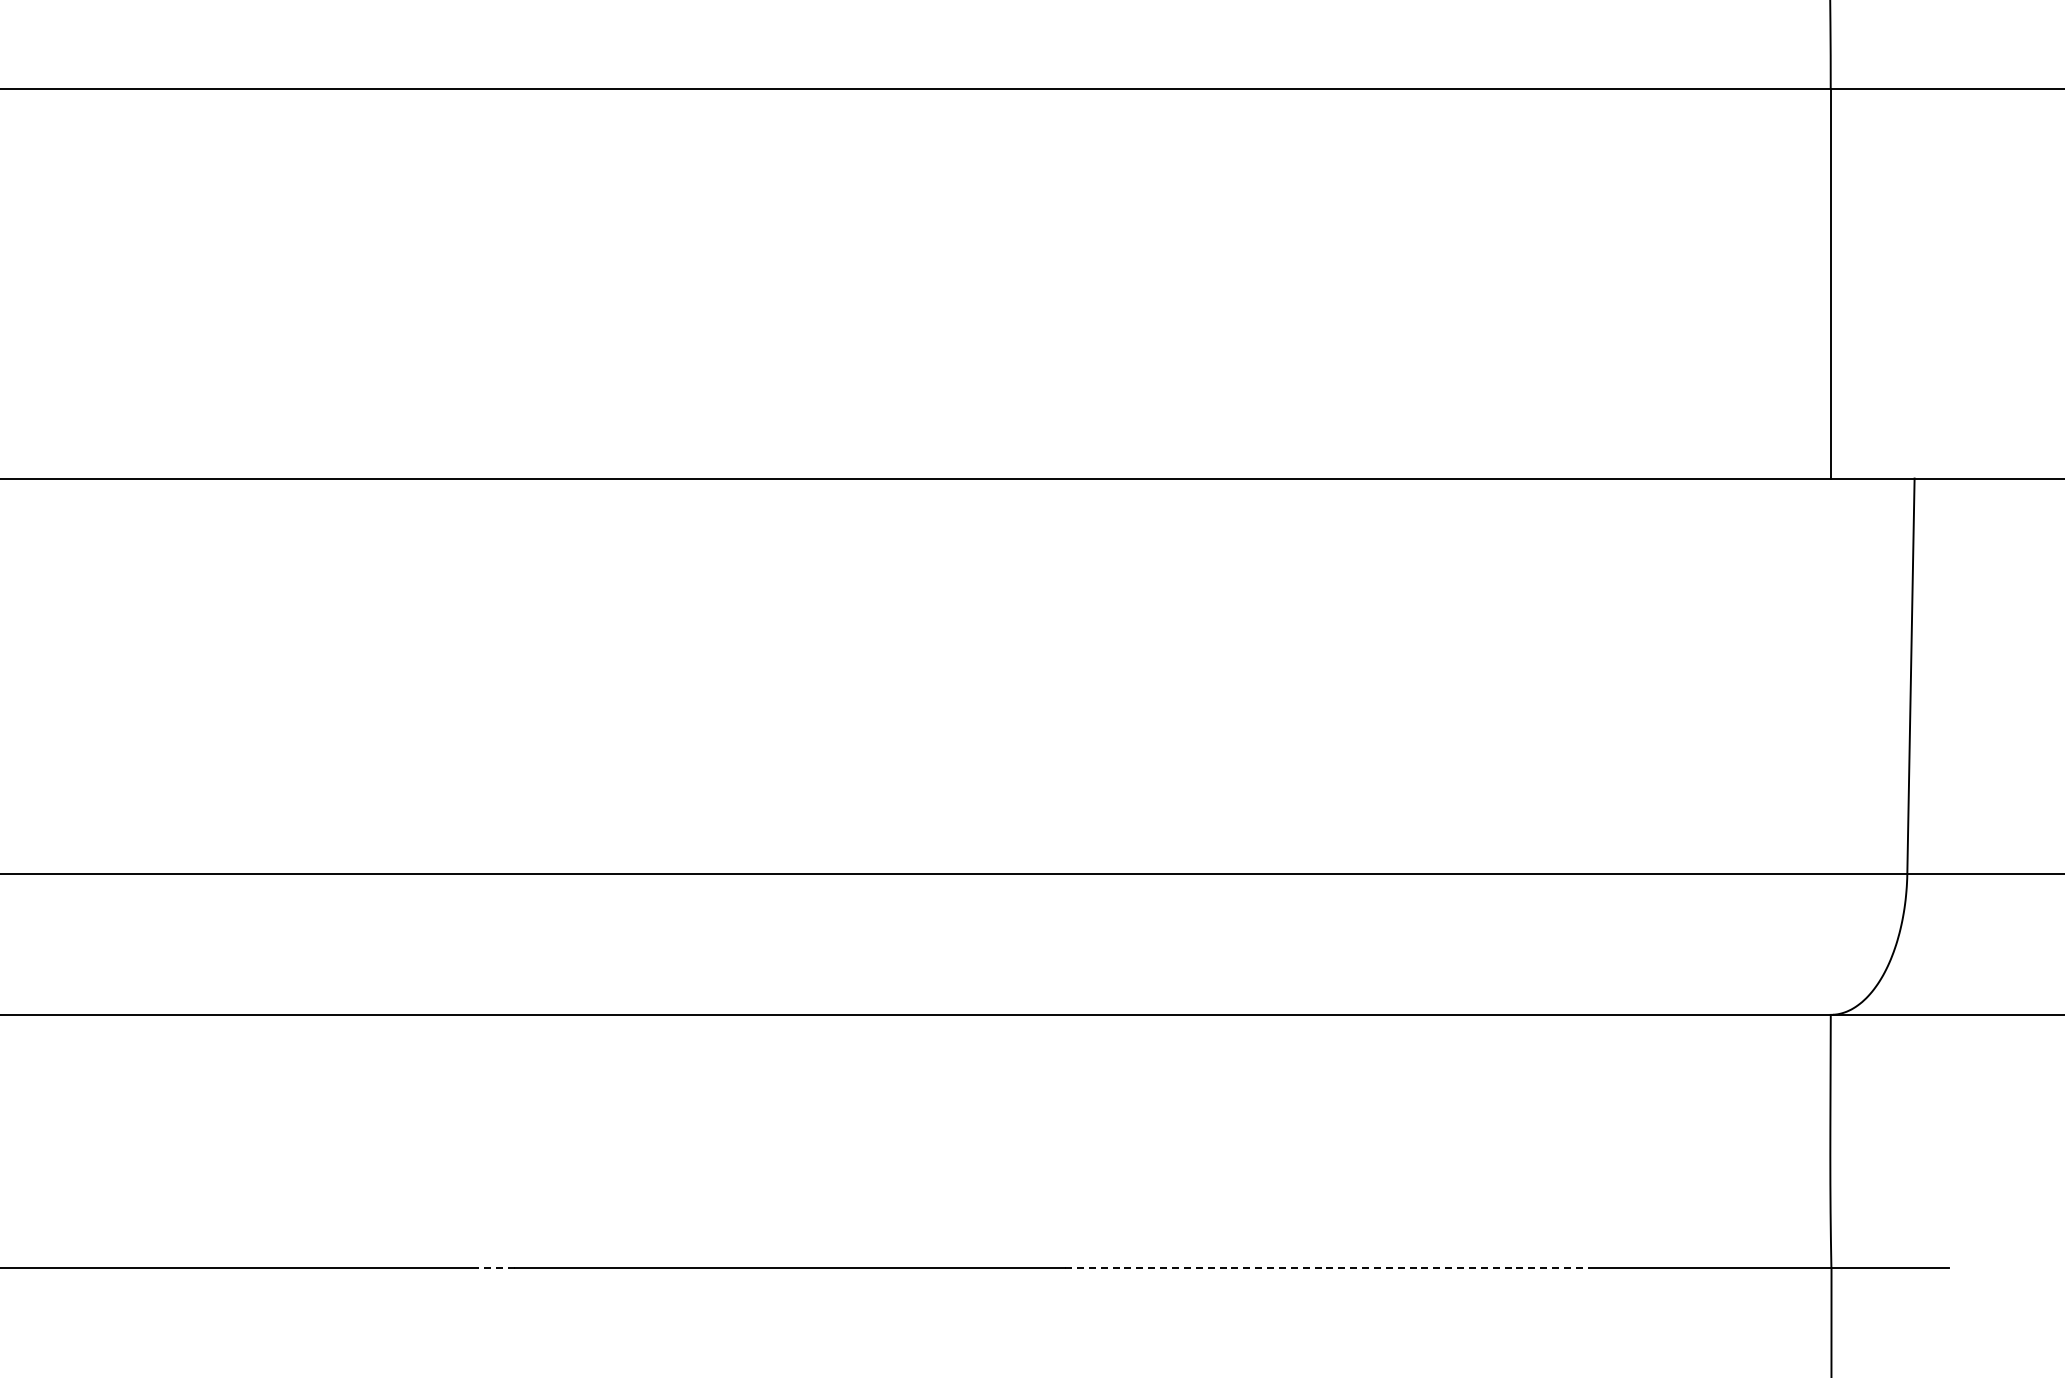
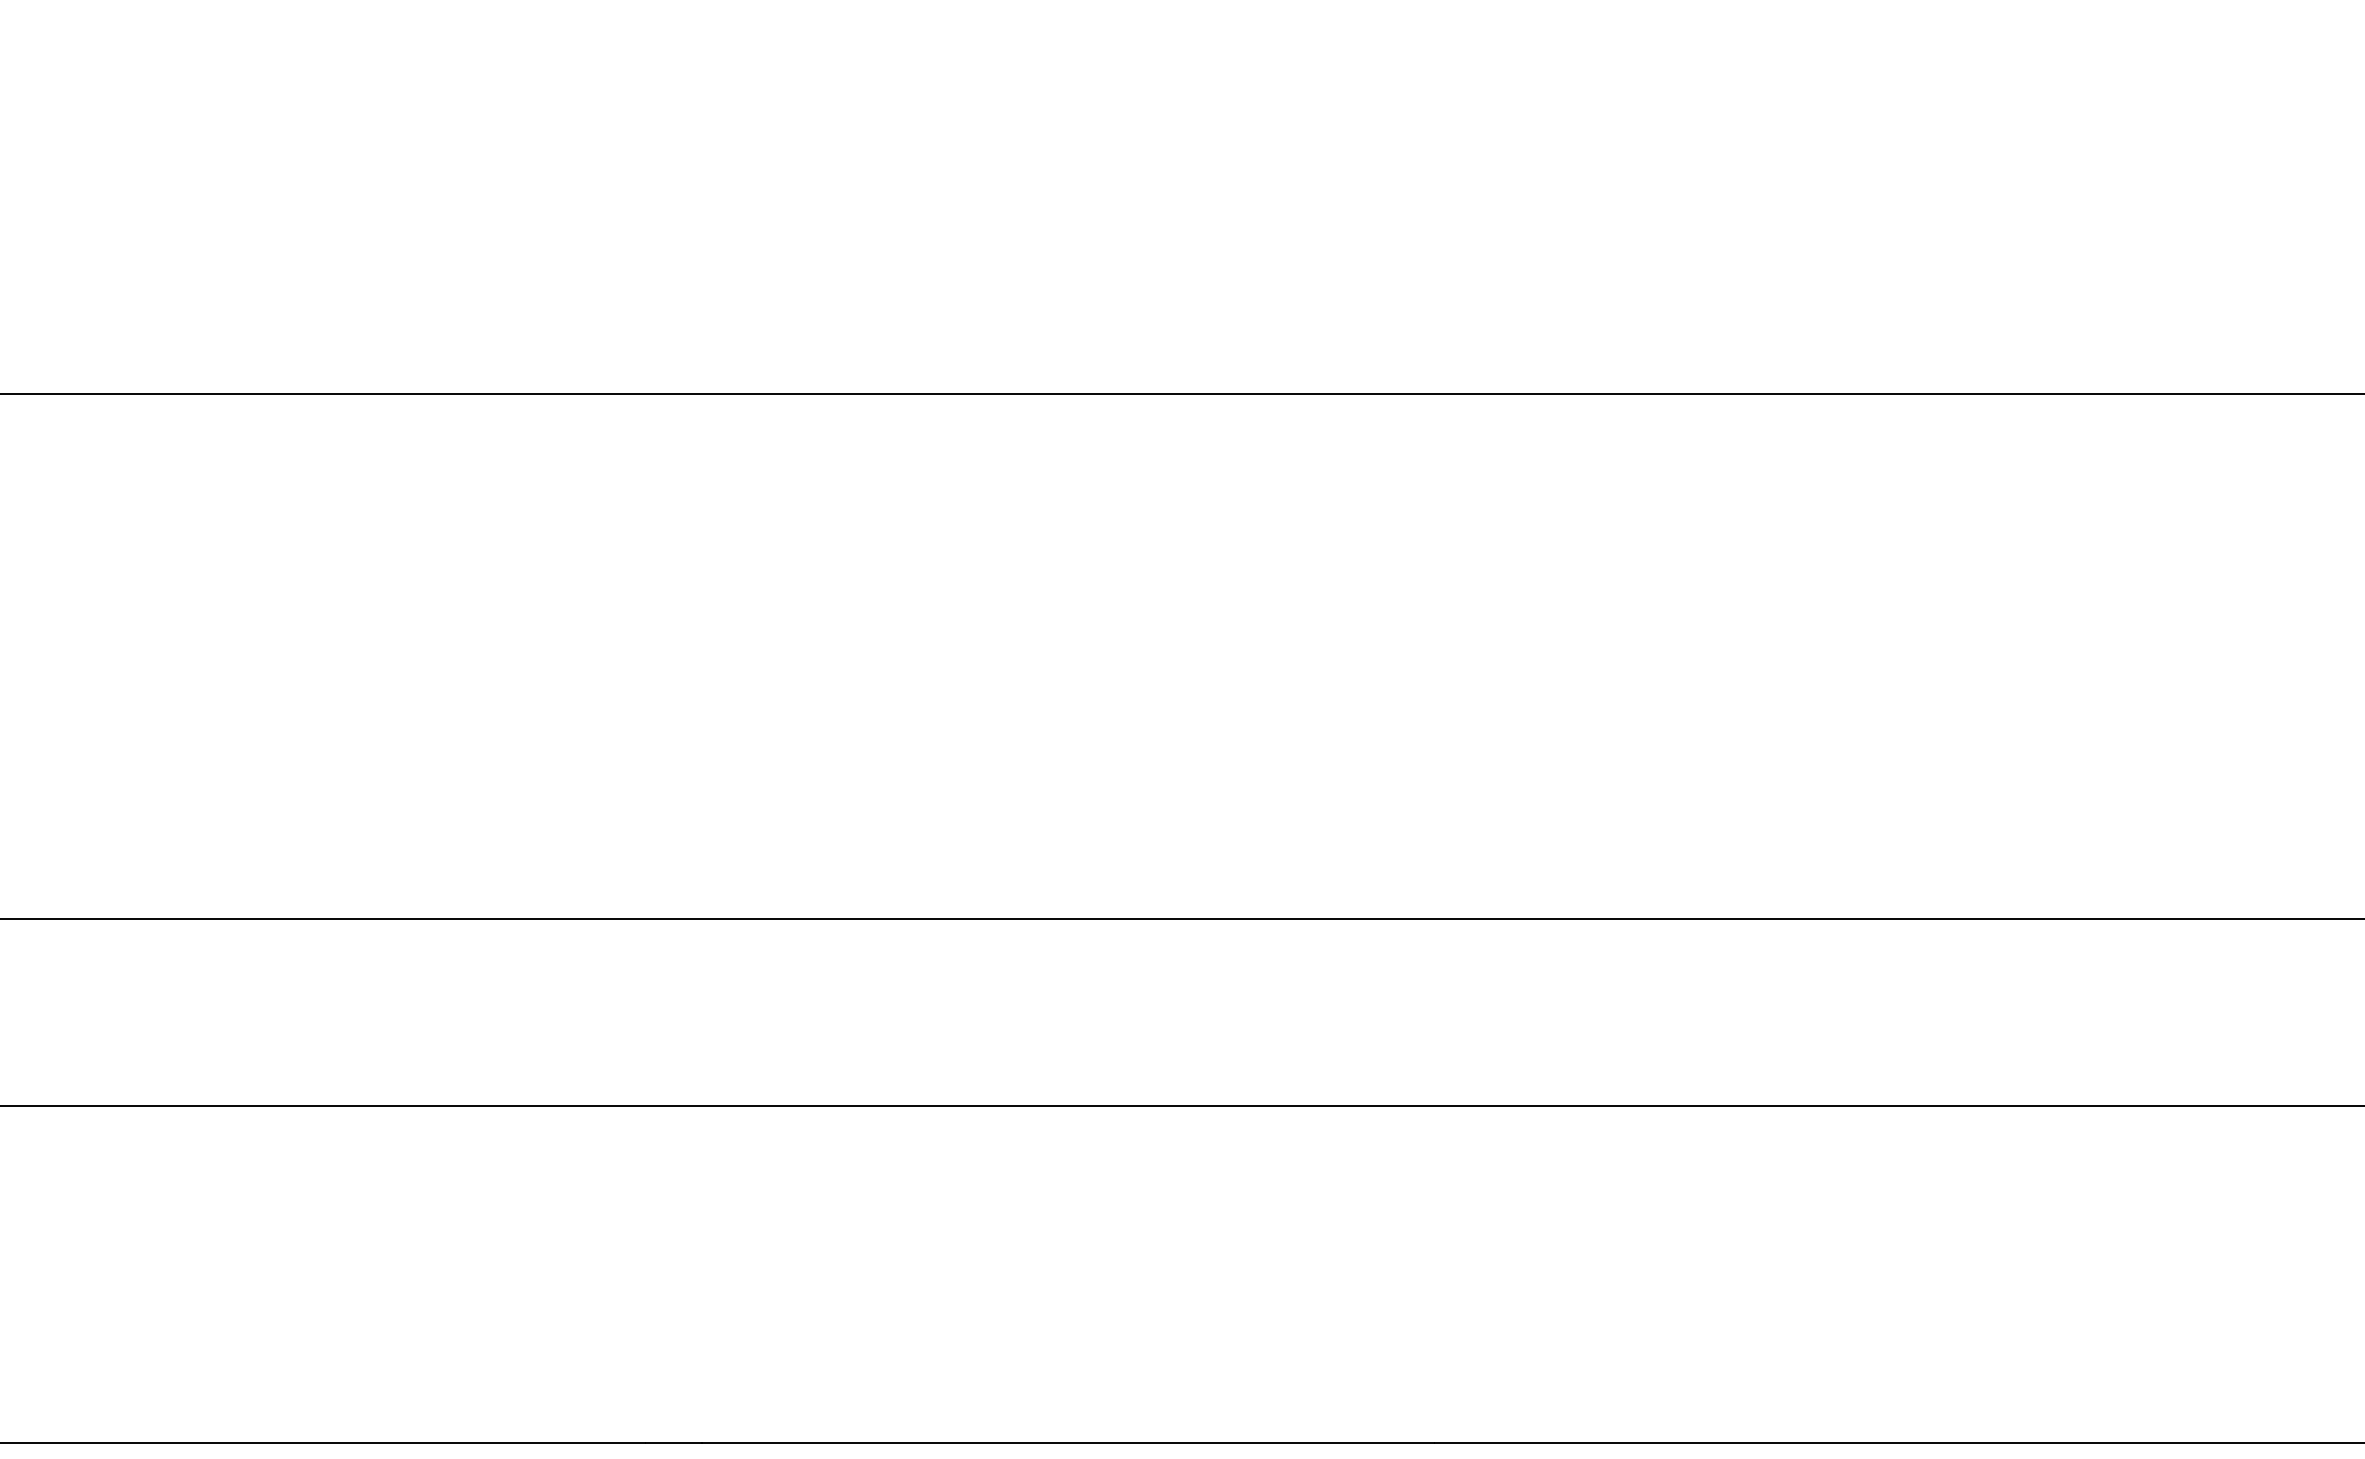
line: (494, 1268) -> (675, 1443), dashed -> solid
line: (1326, 1268) -> (1780, 1443), dashed -> solid

